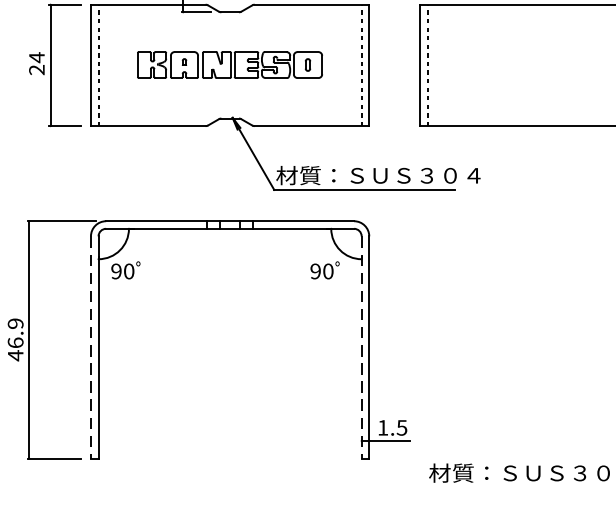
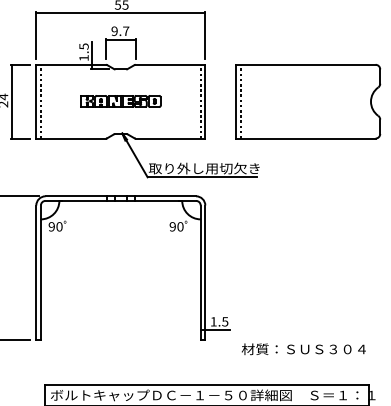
part: (229, 65) -> (120, 101), size x0.71
text: (377, 175) -> (210, 168), 材質：ＳＵＳ３０４ -> 取り外し用切欠き
line: (91, 348) -> (36, 273), dashed -> solid
line: (361, 348) -> (200, 273), dashed -> solid

